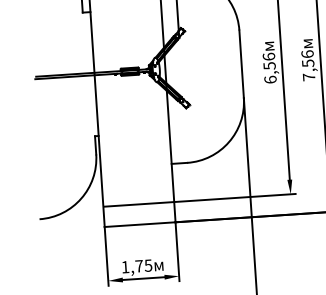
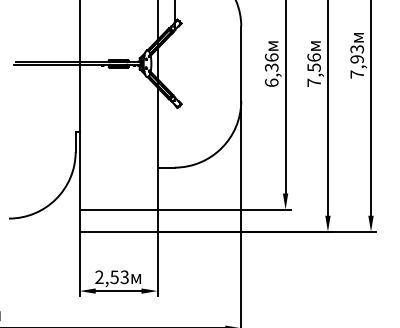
text: (269, 65) -> (271, 67), 6,56 -> 6,36
text: (136, 266) -> (111, 277), 1,75 -> 2,53

